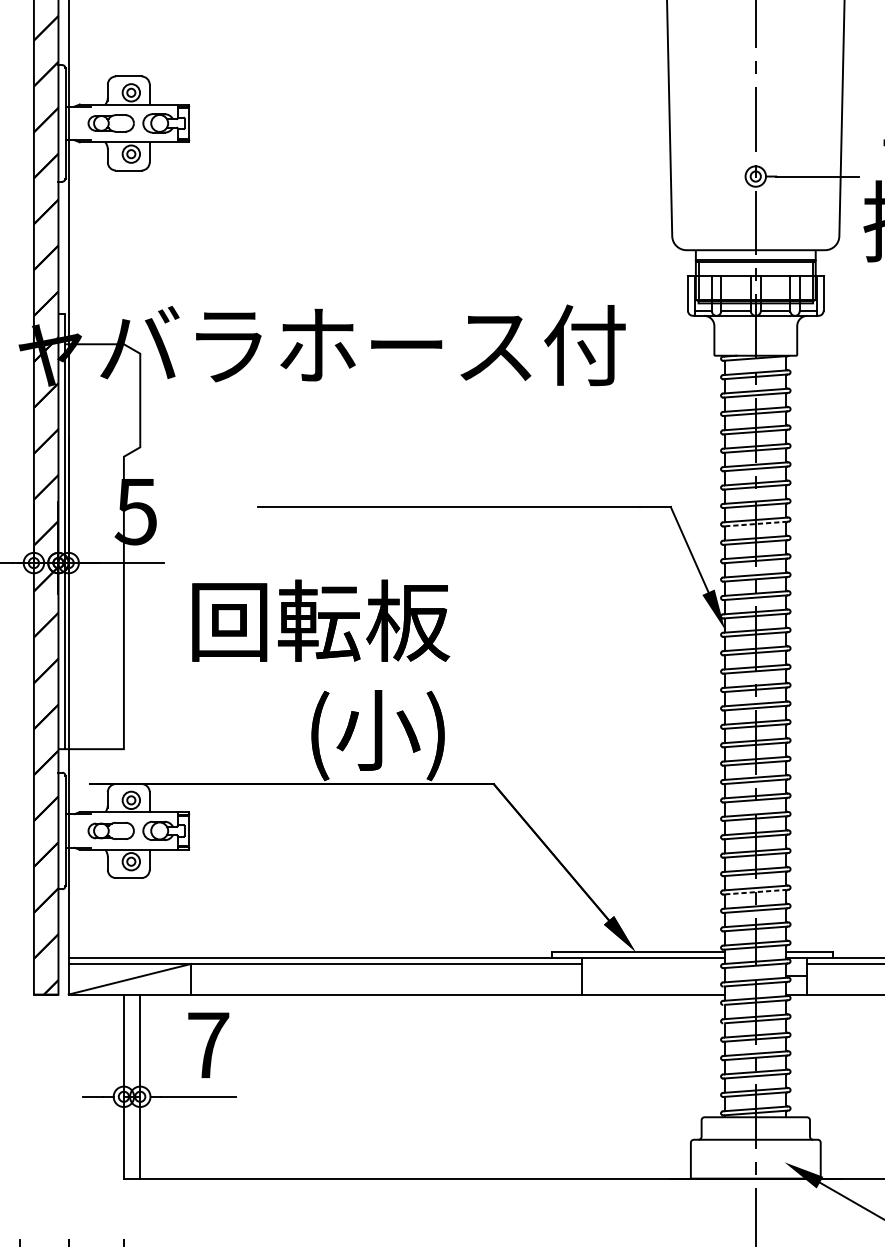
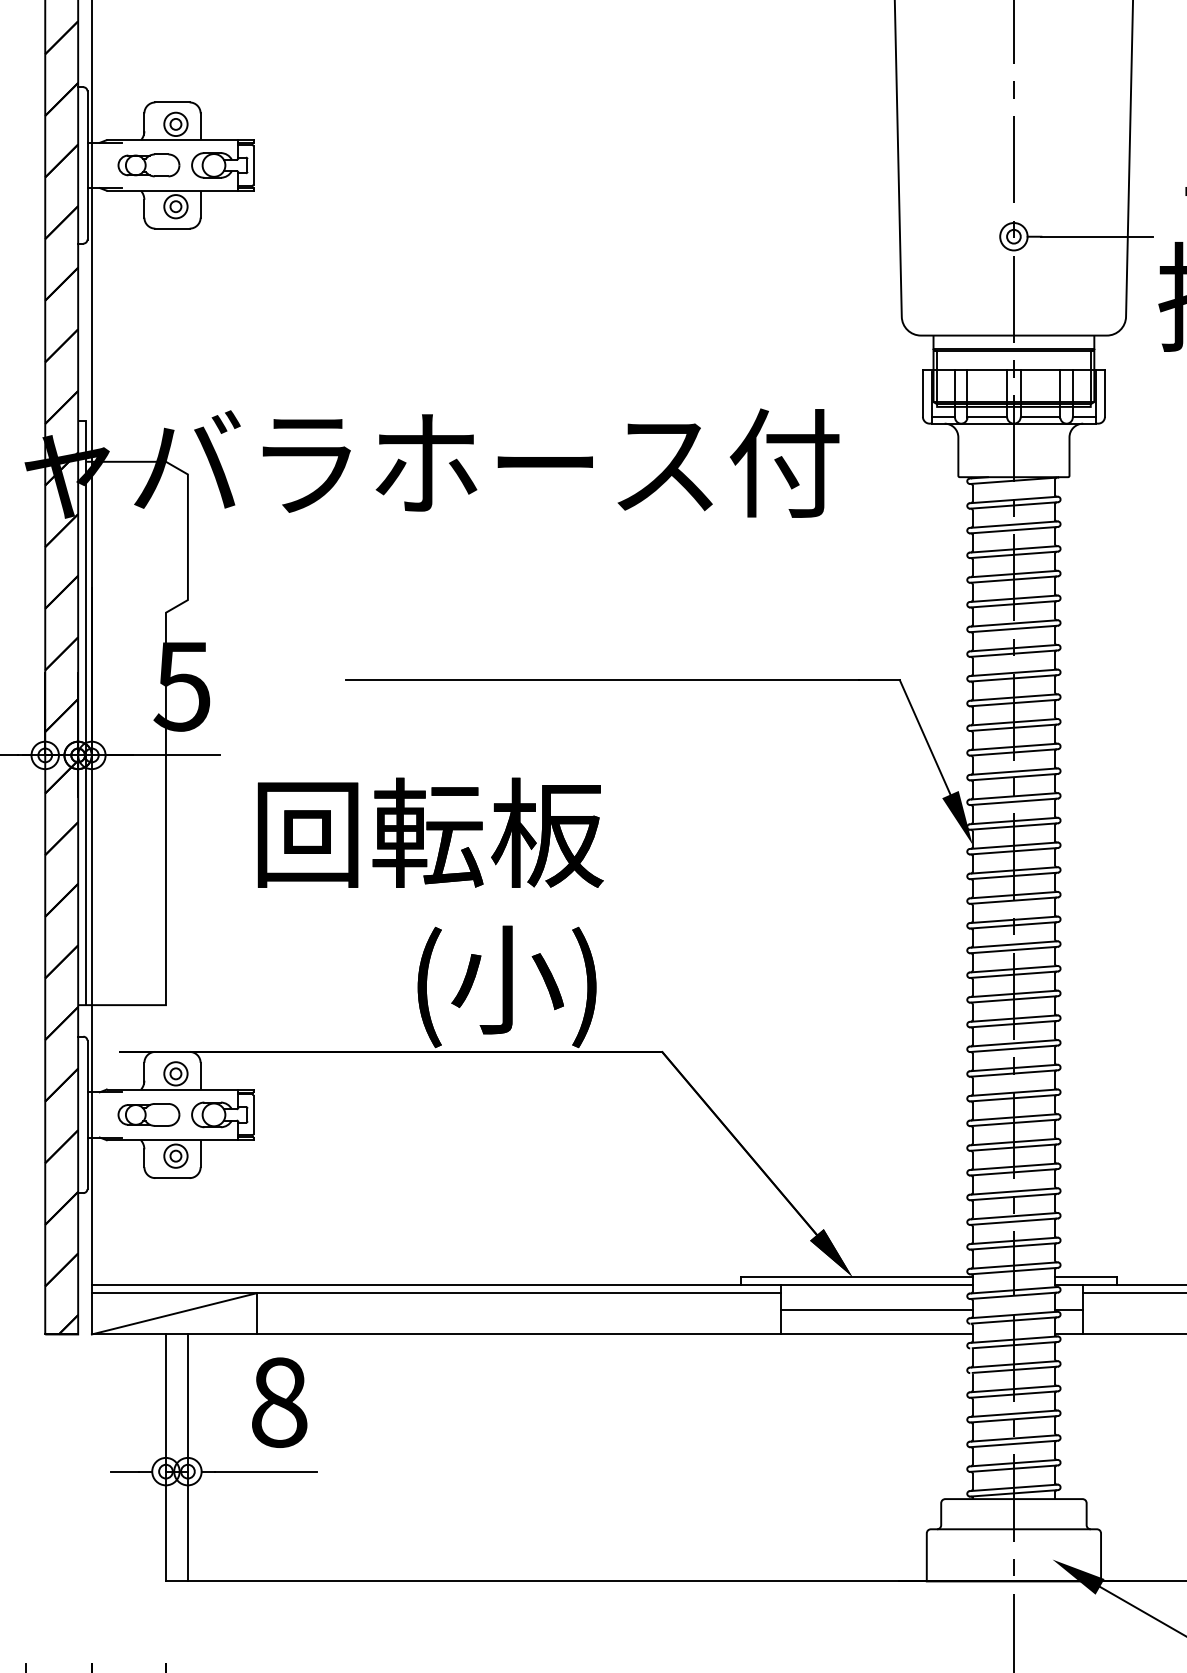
line: (756, 524) -> (1014, 703), dashed -> solid
line: (756, 891) -> (1014, 1196), dashed -> solid
line: (653, 975) -> (876, 1309), added
text: (208, 1045) -> (279, 1402), 7 -> 8

